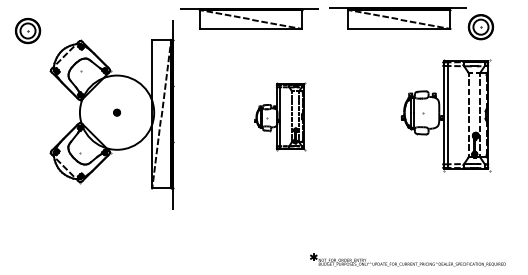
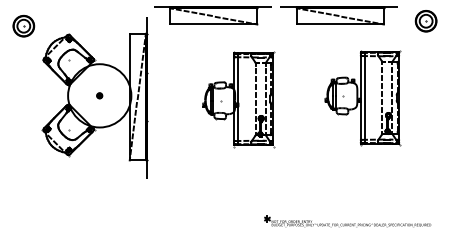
part: (480, 27) -> (425, 21), moved
part: (446, 115) -> (363, 98), moved
part: (279, 116) -> (238, 99), size x1.67

